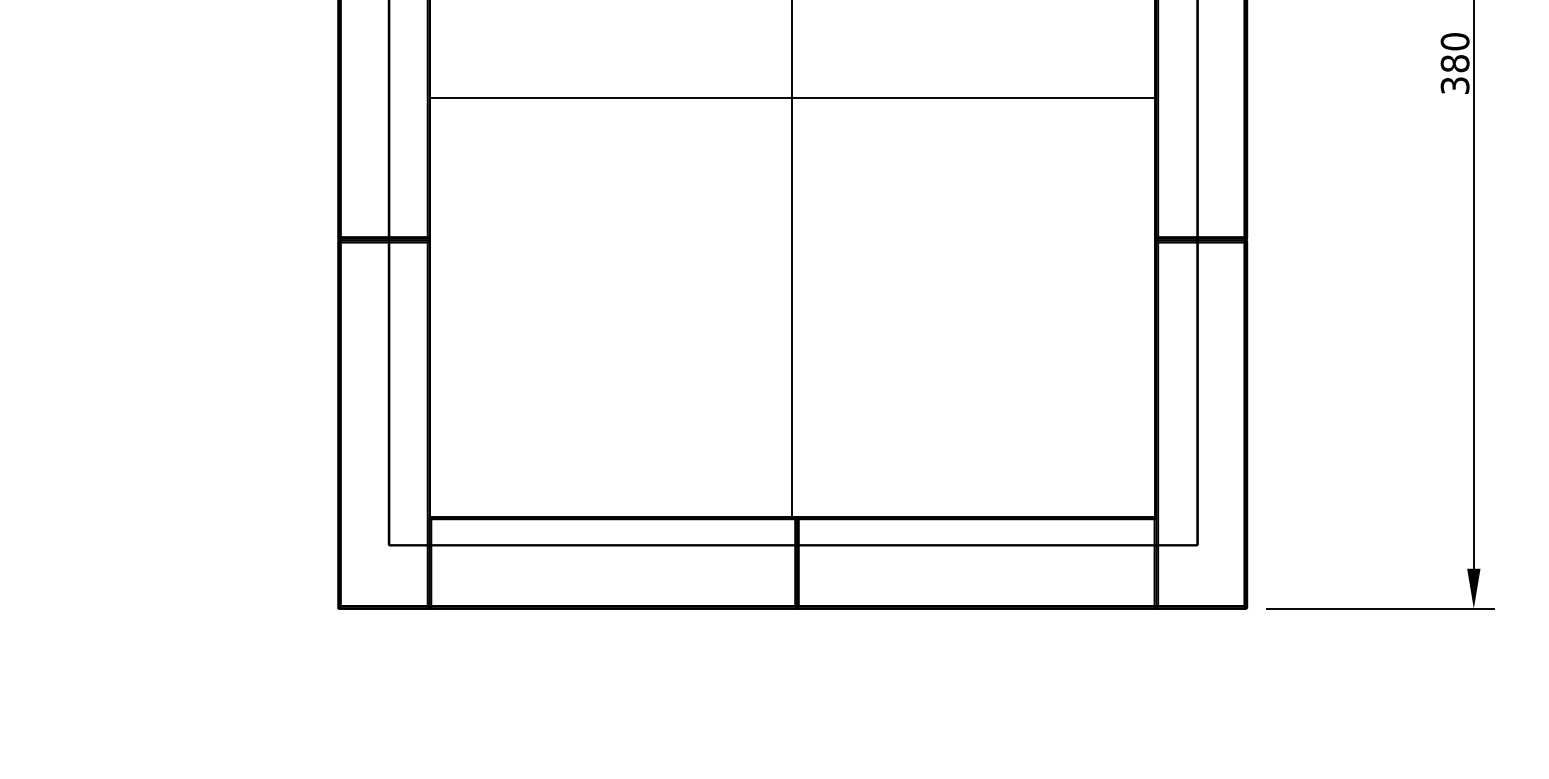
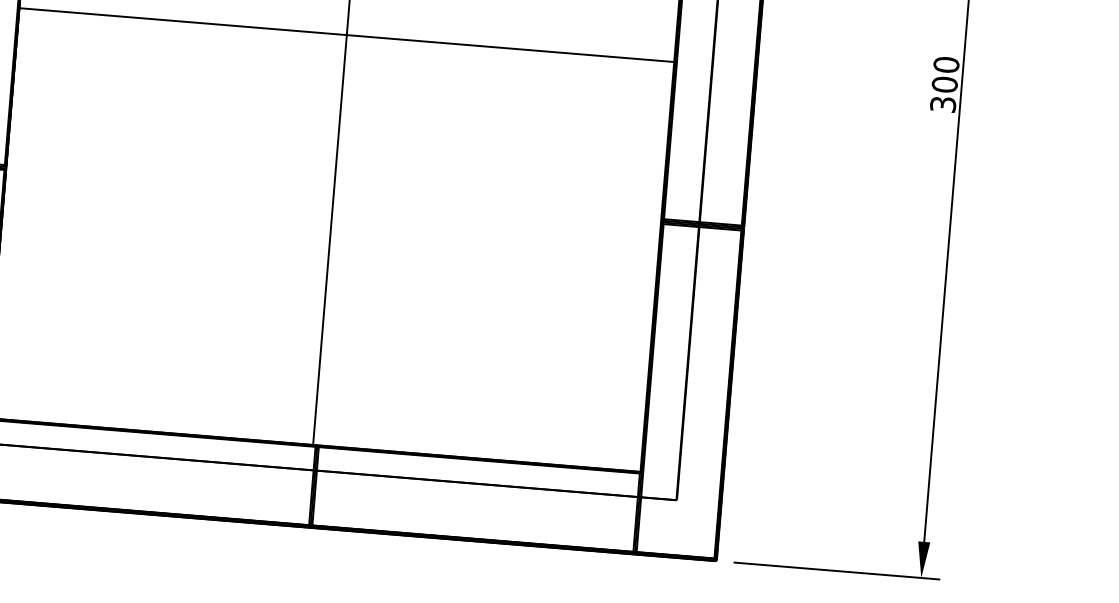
text: (1455, 63) -> (945, 84), 380 -> 300
line: (792, 98) -> (346, 35), moved

